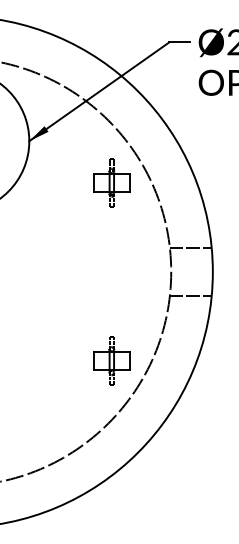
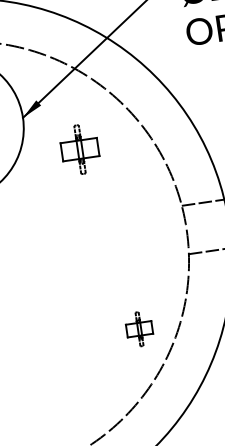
part: (111, 182) -> (79, 149), moved
part: (111, 360) -> (139, 328), size x0.7

